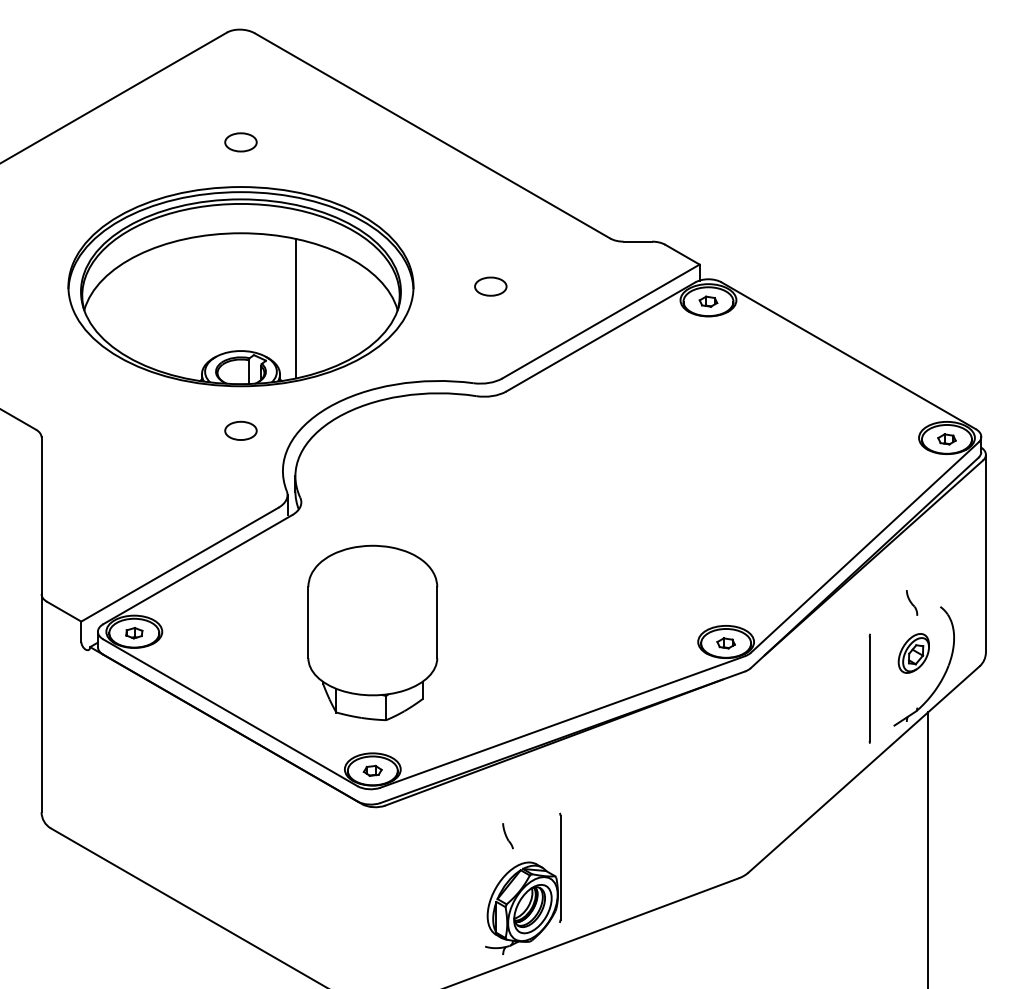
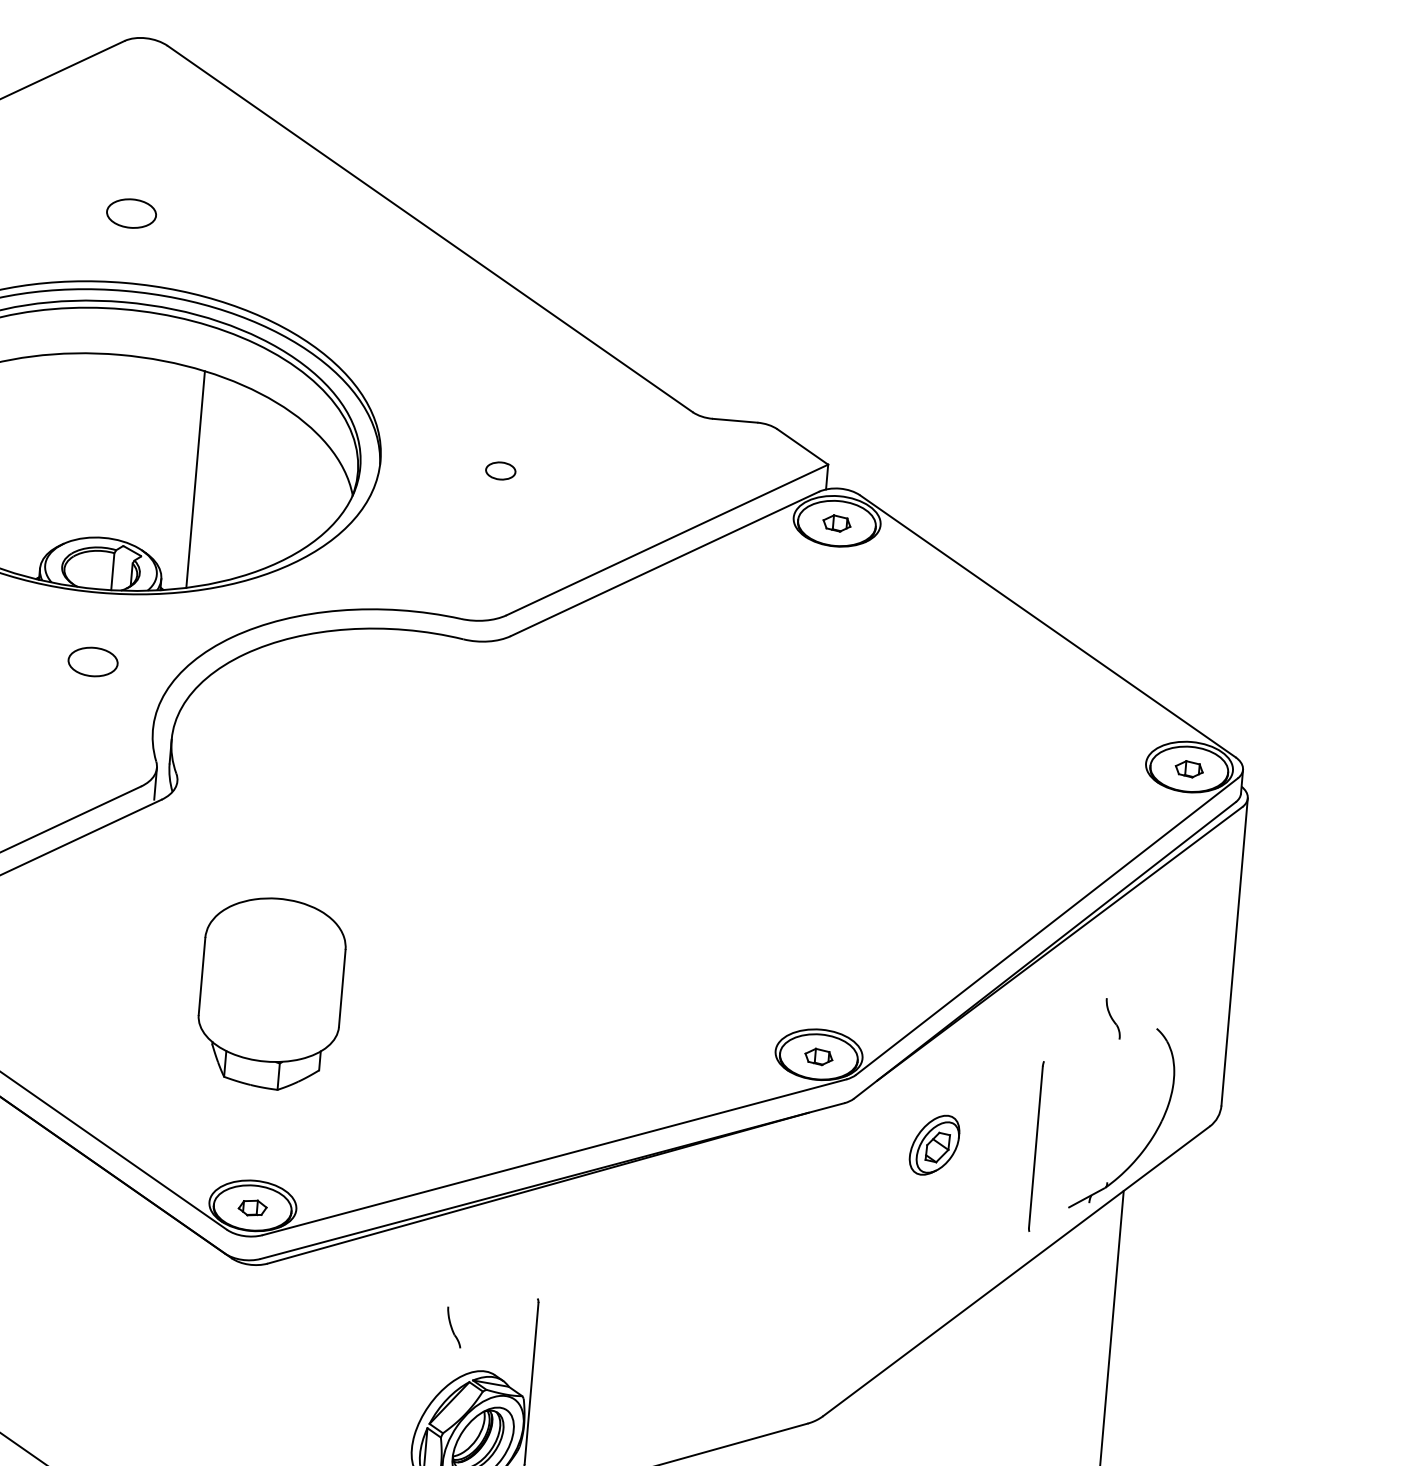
part: (490, 286) -> (500, 470), size x0.6
part: (372, 632) -> (270, 992), size x0.7
part: (913, 653) -> (934, 1145), moved

